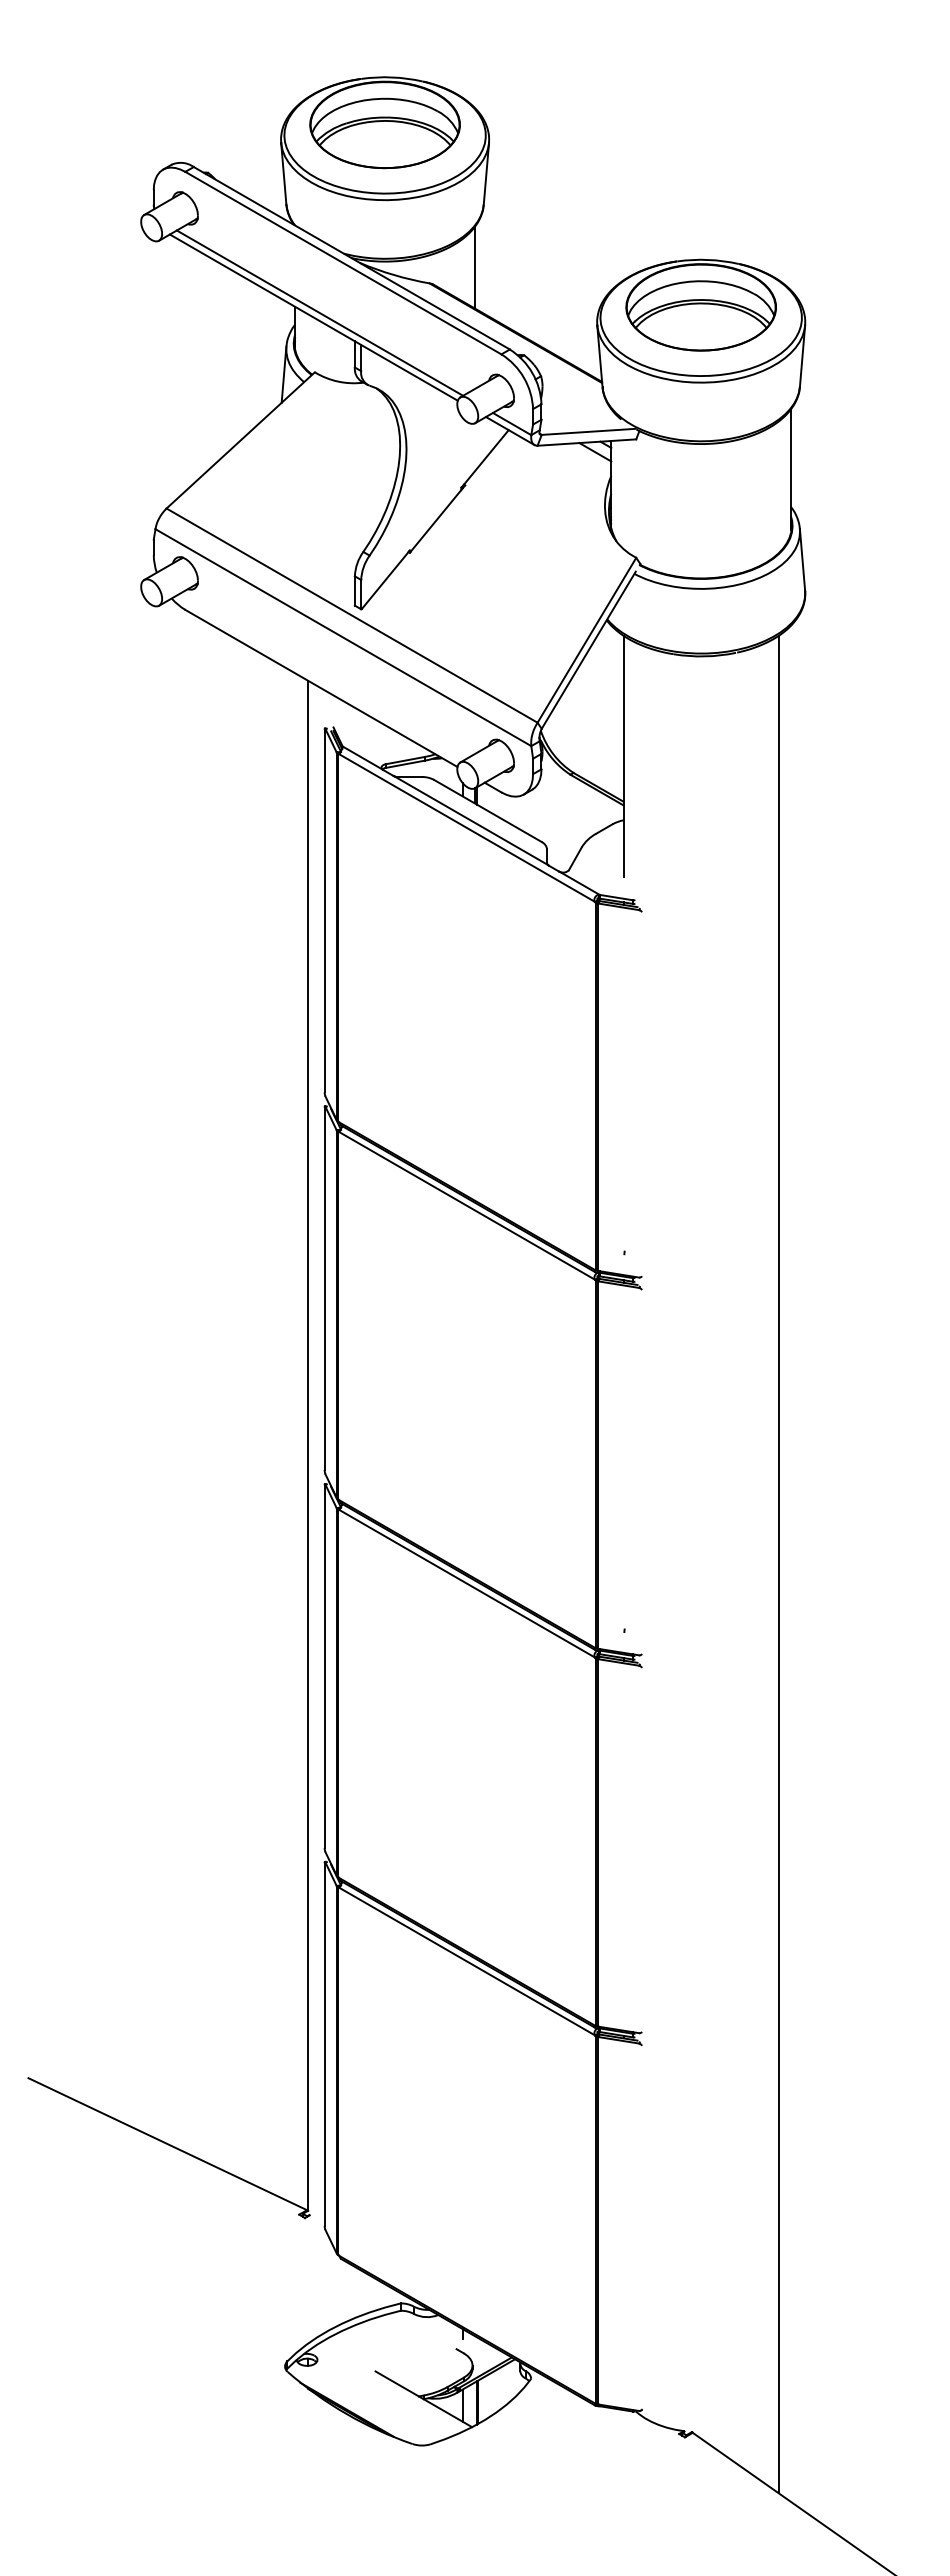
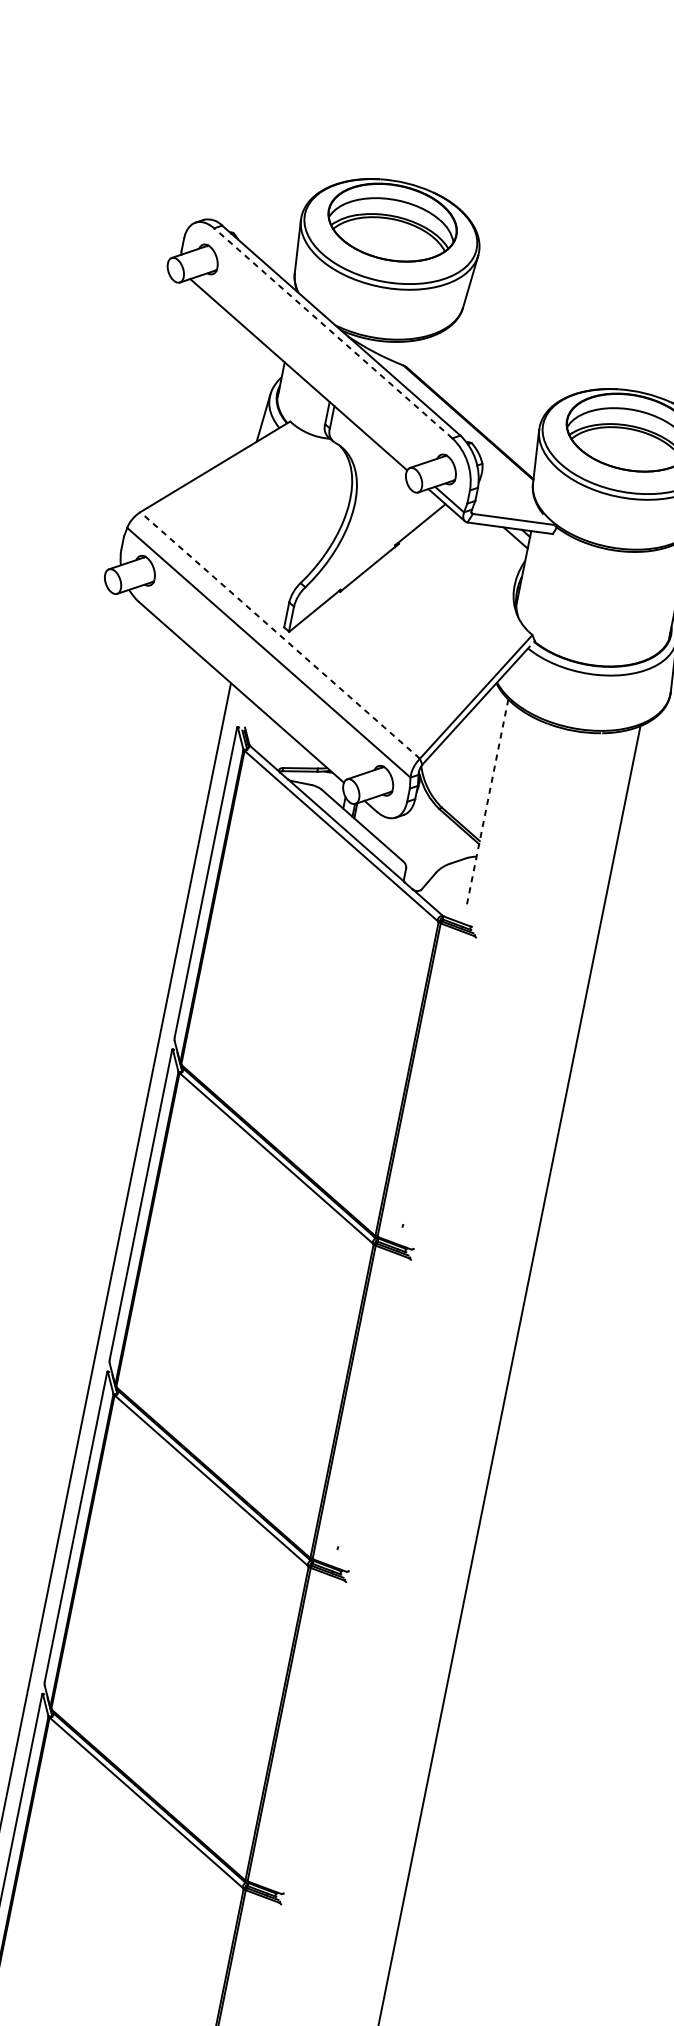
line: (342, 262) -> (332, 332), solid -> dashed
line: (474, 267) -> (444, 359), removed
line: (319, 312) -> (304, 371), removed
line: (351, 615) -> (279, 635), solid -> dashed
line: (623, 756) -> (487, 802), solid -> dashed

